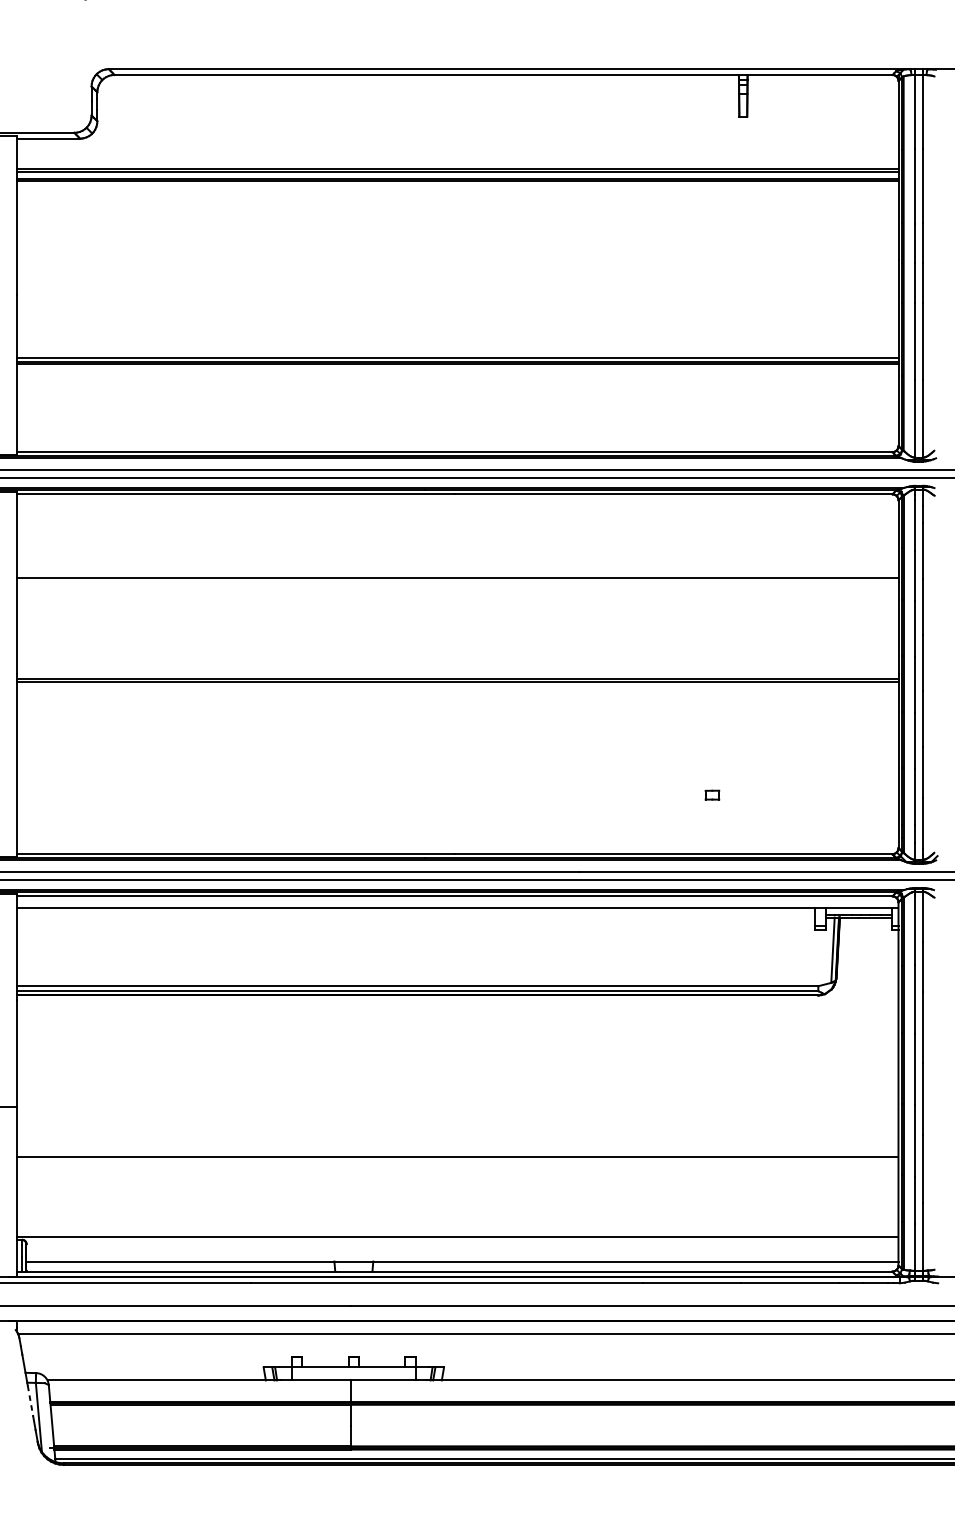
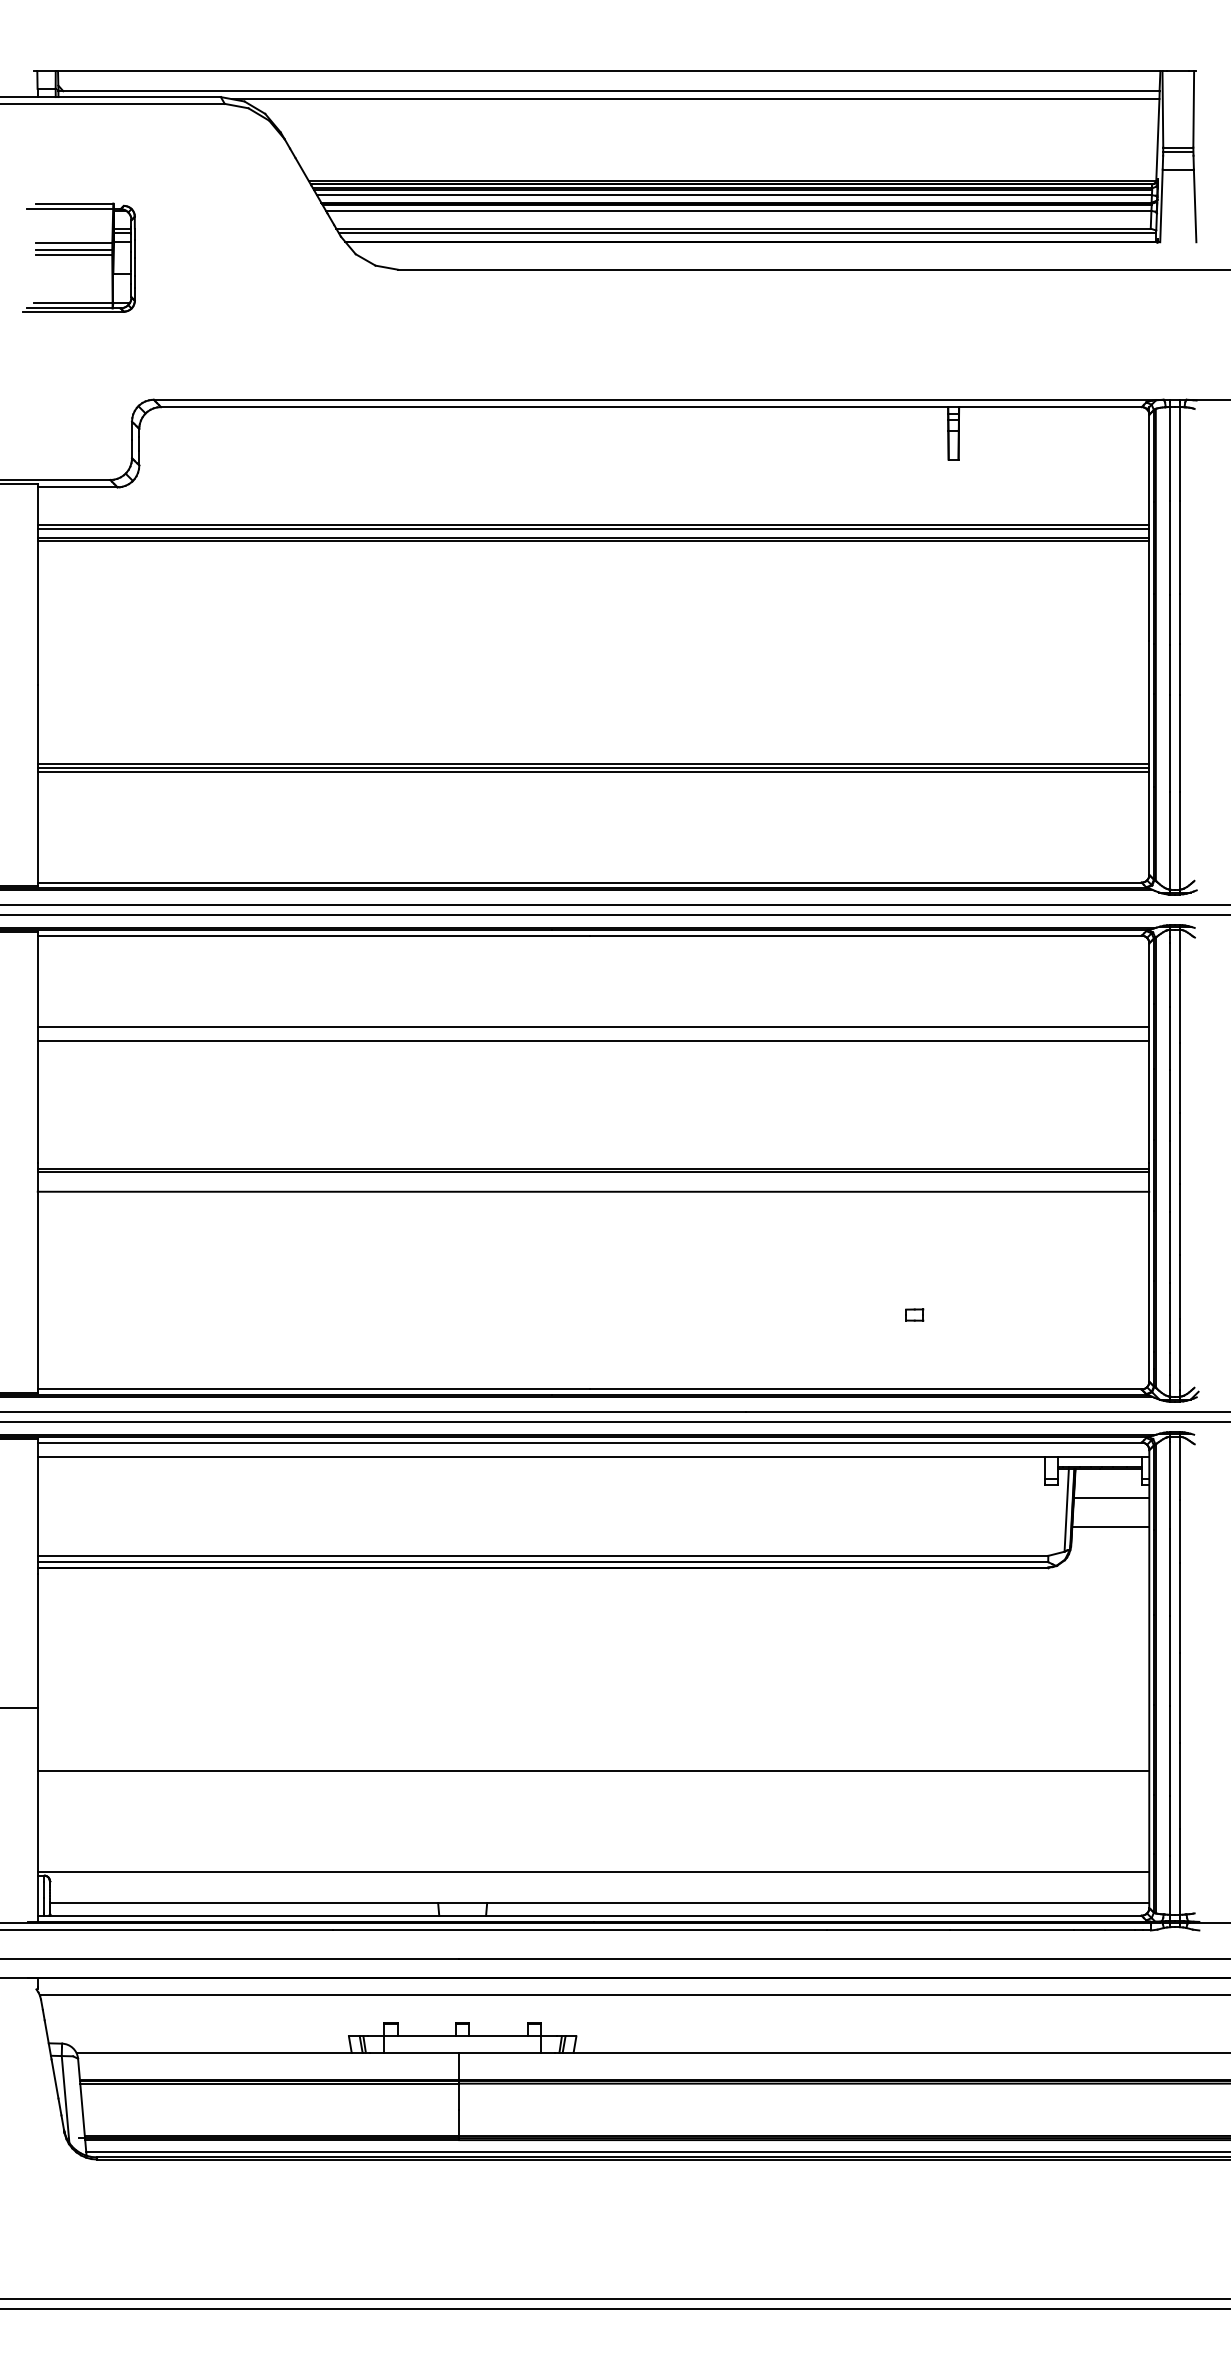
line: (457, 566) -> (593, 1026), added
line: (457, 697) -> (593, 1191), added
line: (868, 939) -> (1111, 1497), added
line: (867, 963) -> (1110, 1527), added
line: (30, 1401) -> (55, 2079), dashed -> solid

